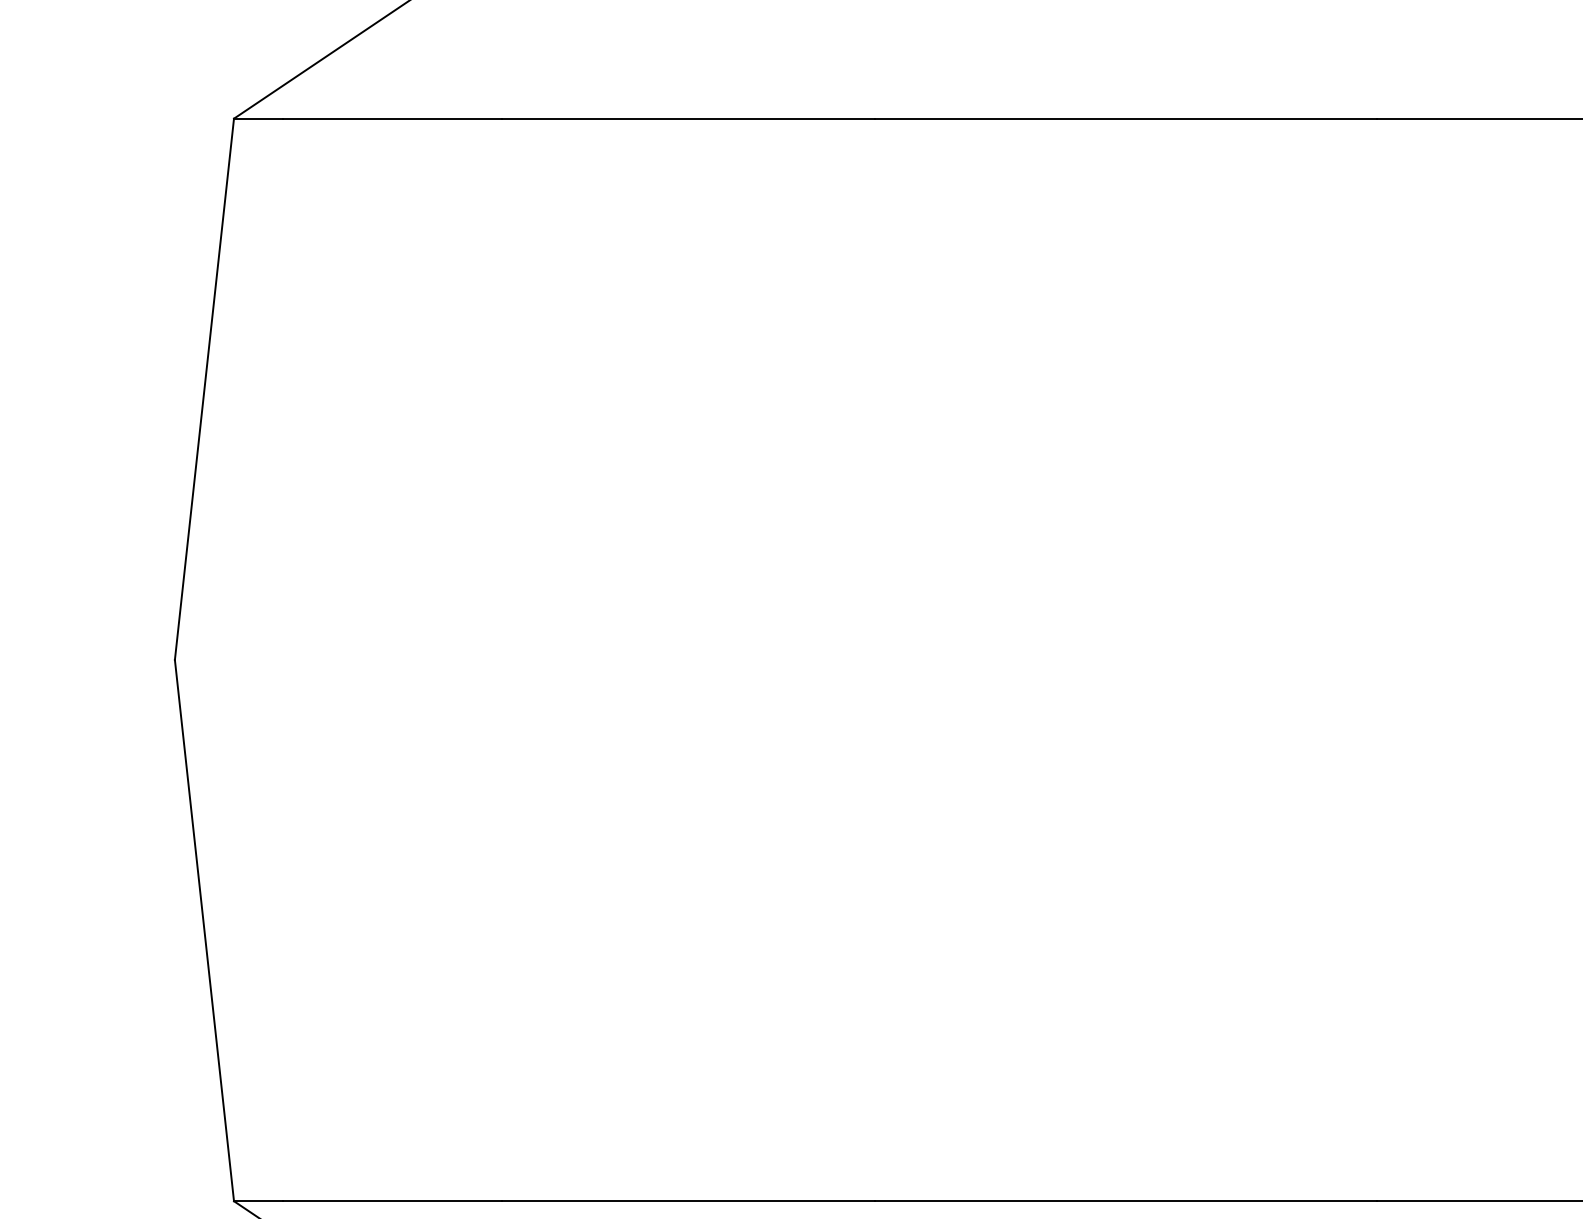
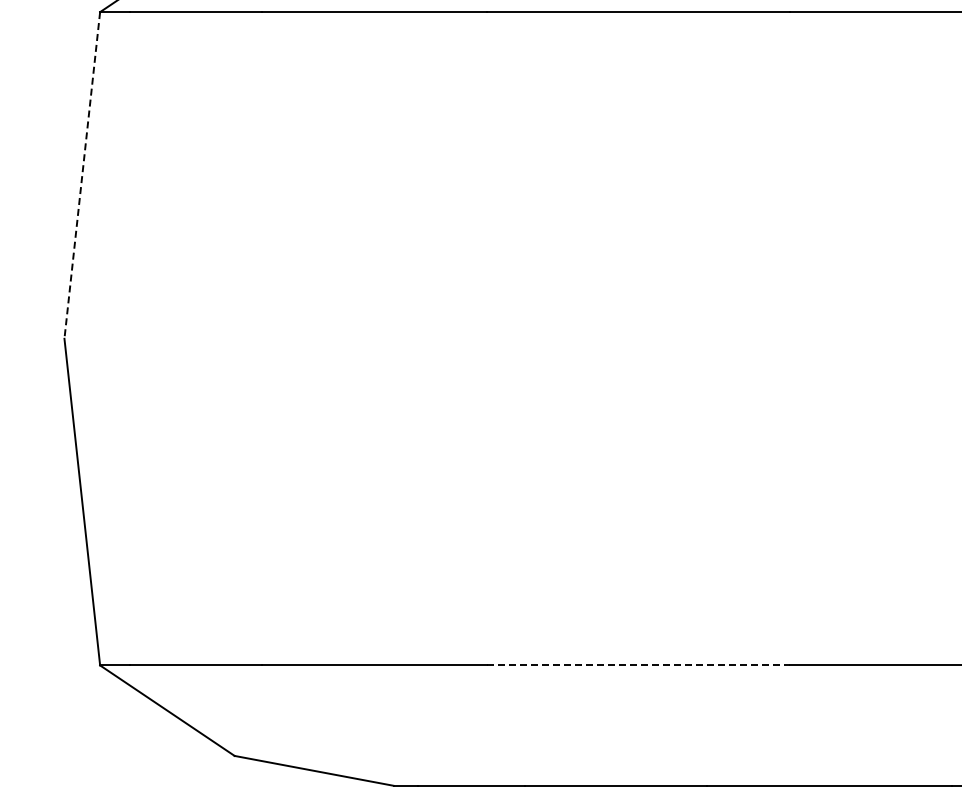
line: (204, 389) -> (82, 175), solid -> dashed
line: (1126, 1201) -> (638, 665), solid -> dashed

